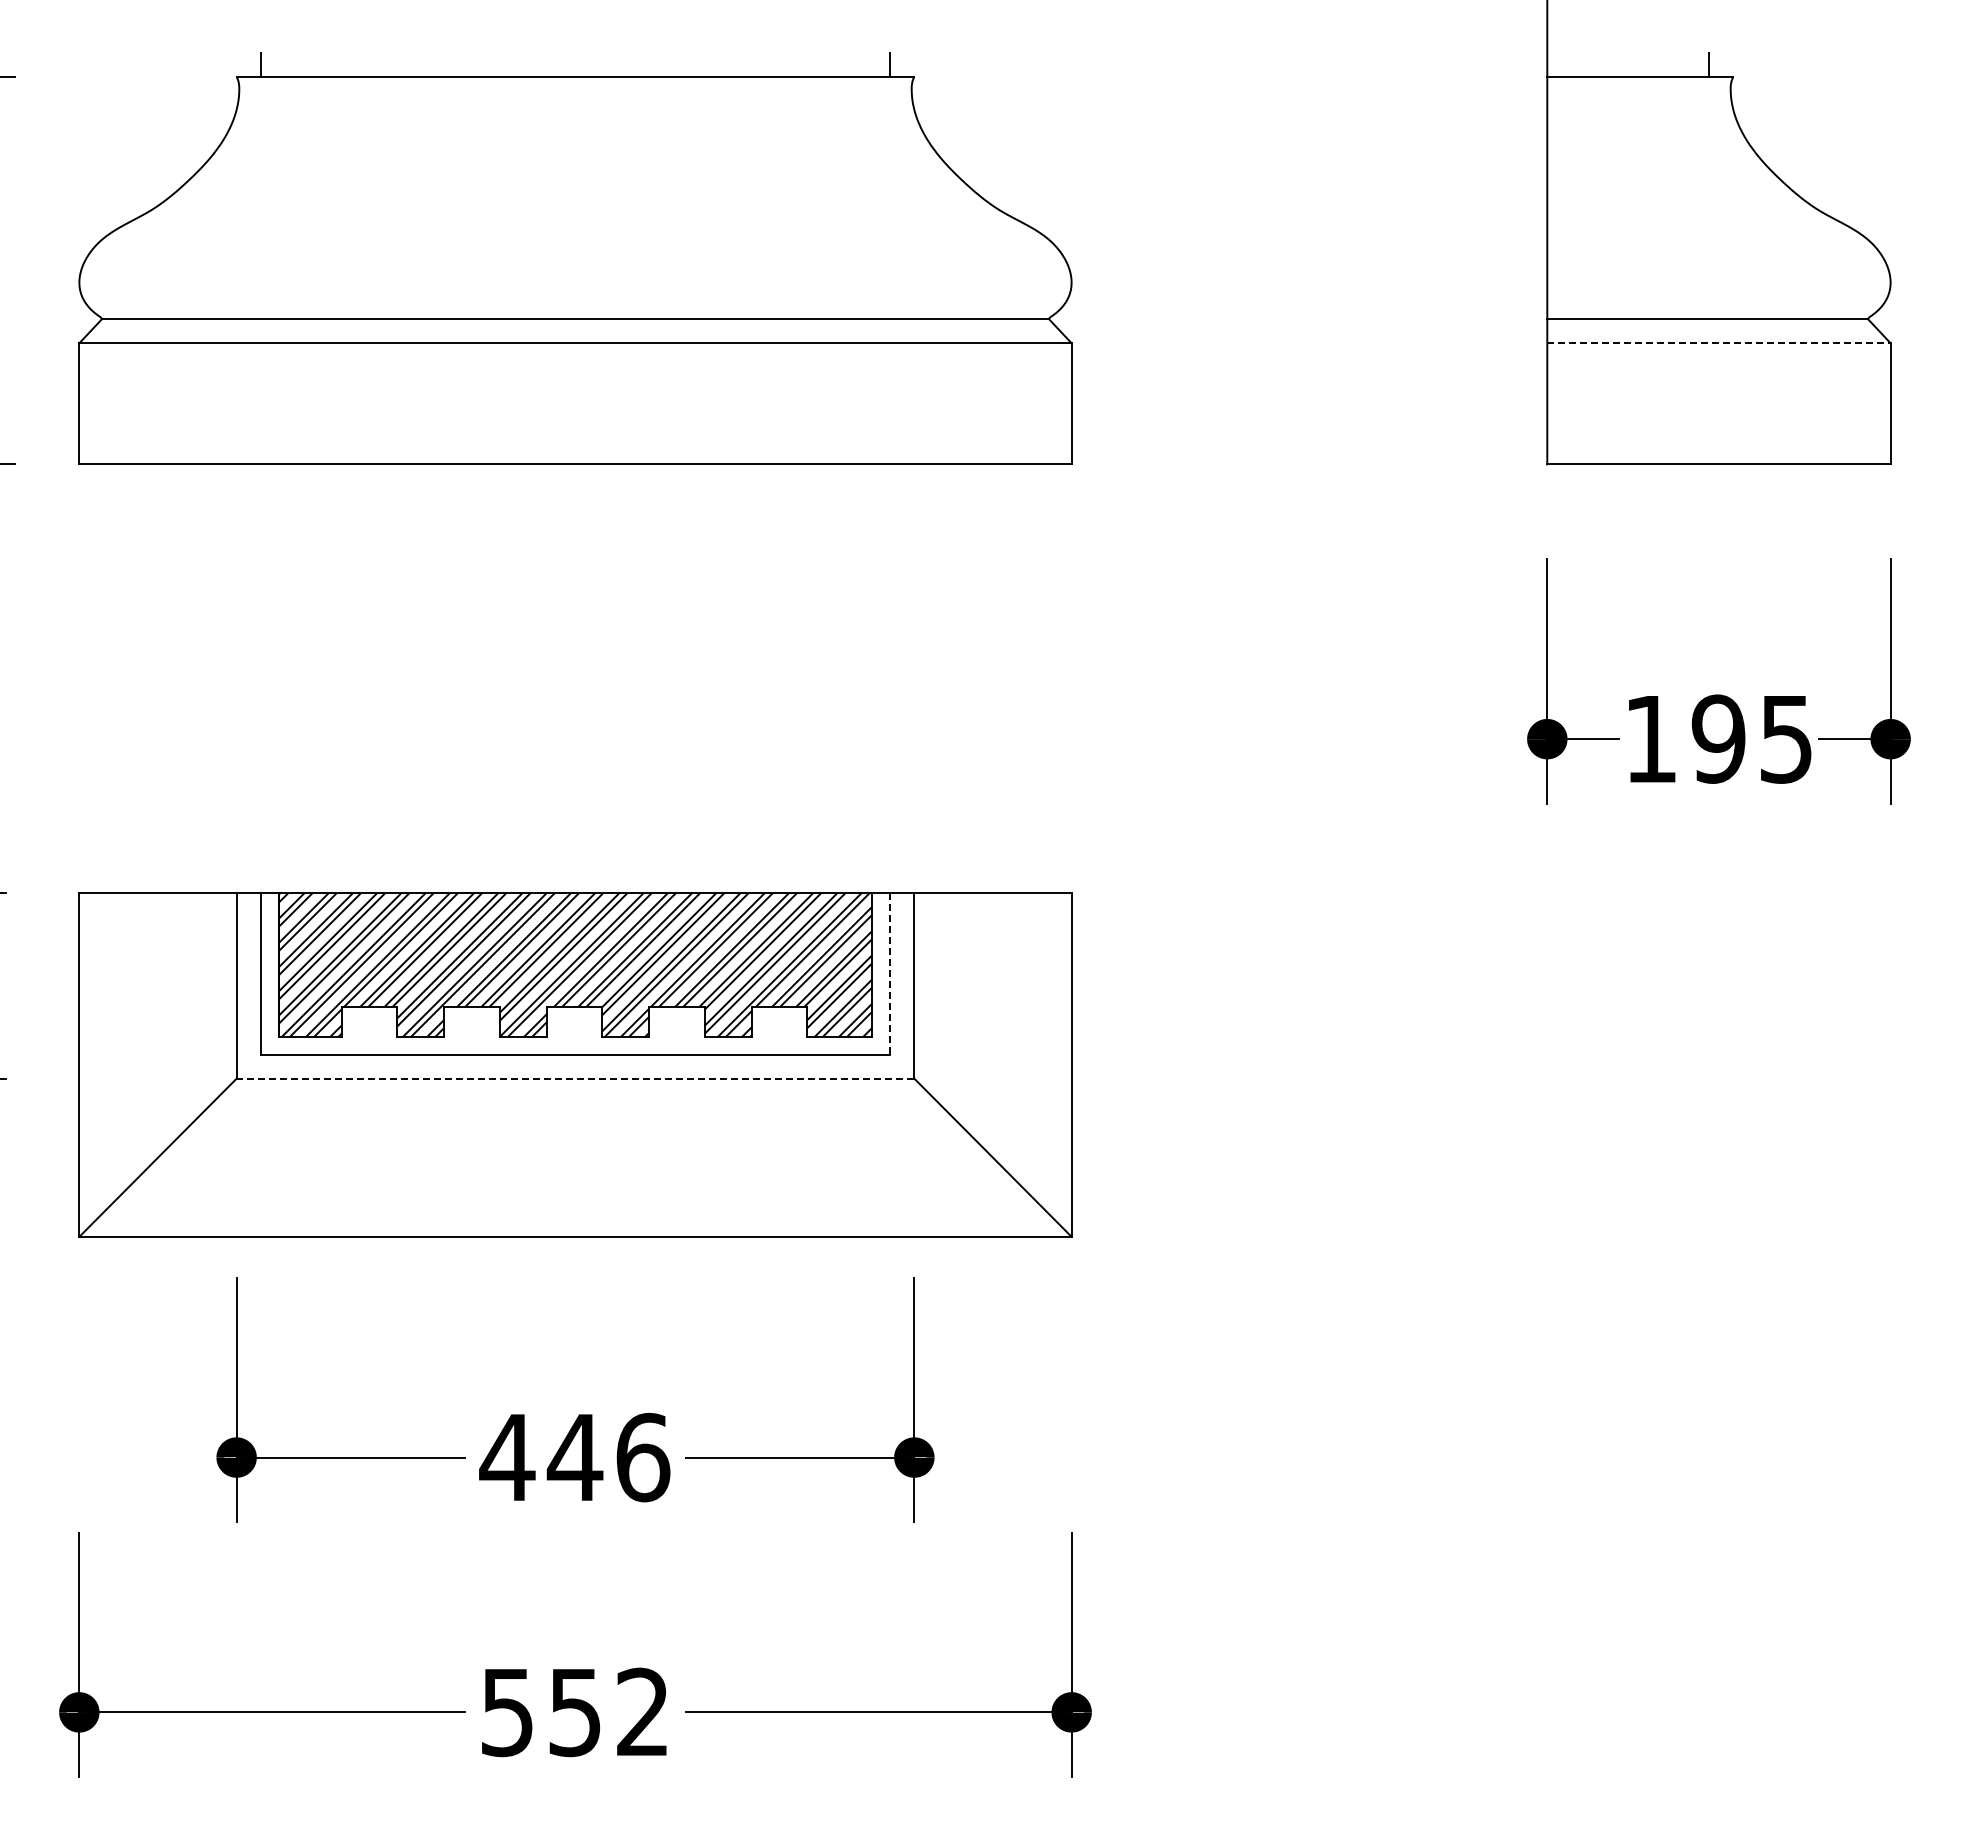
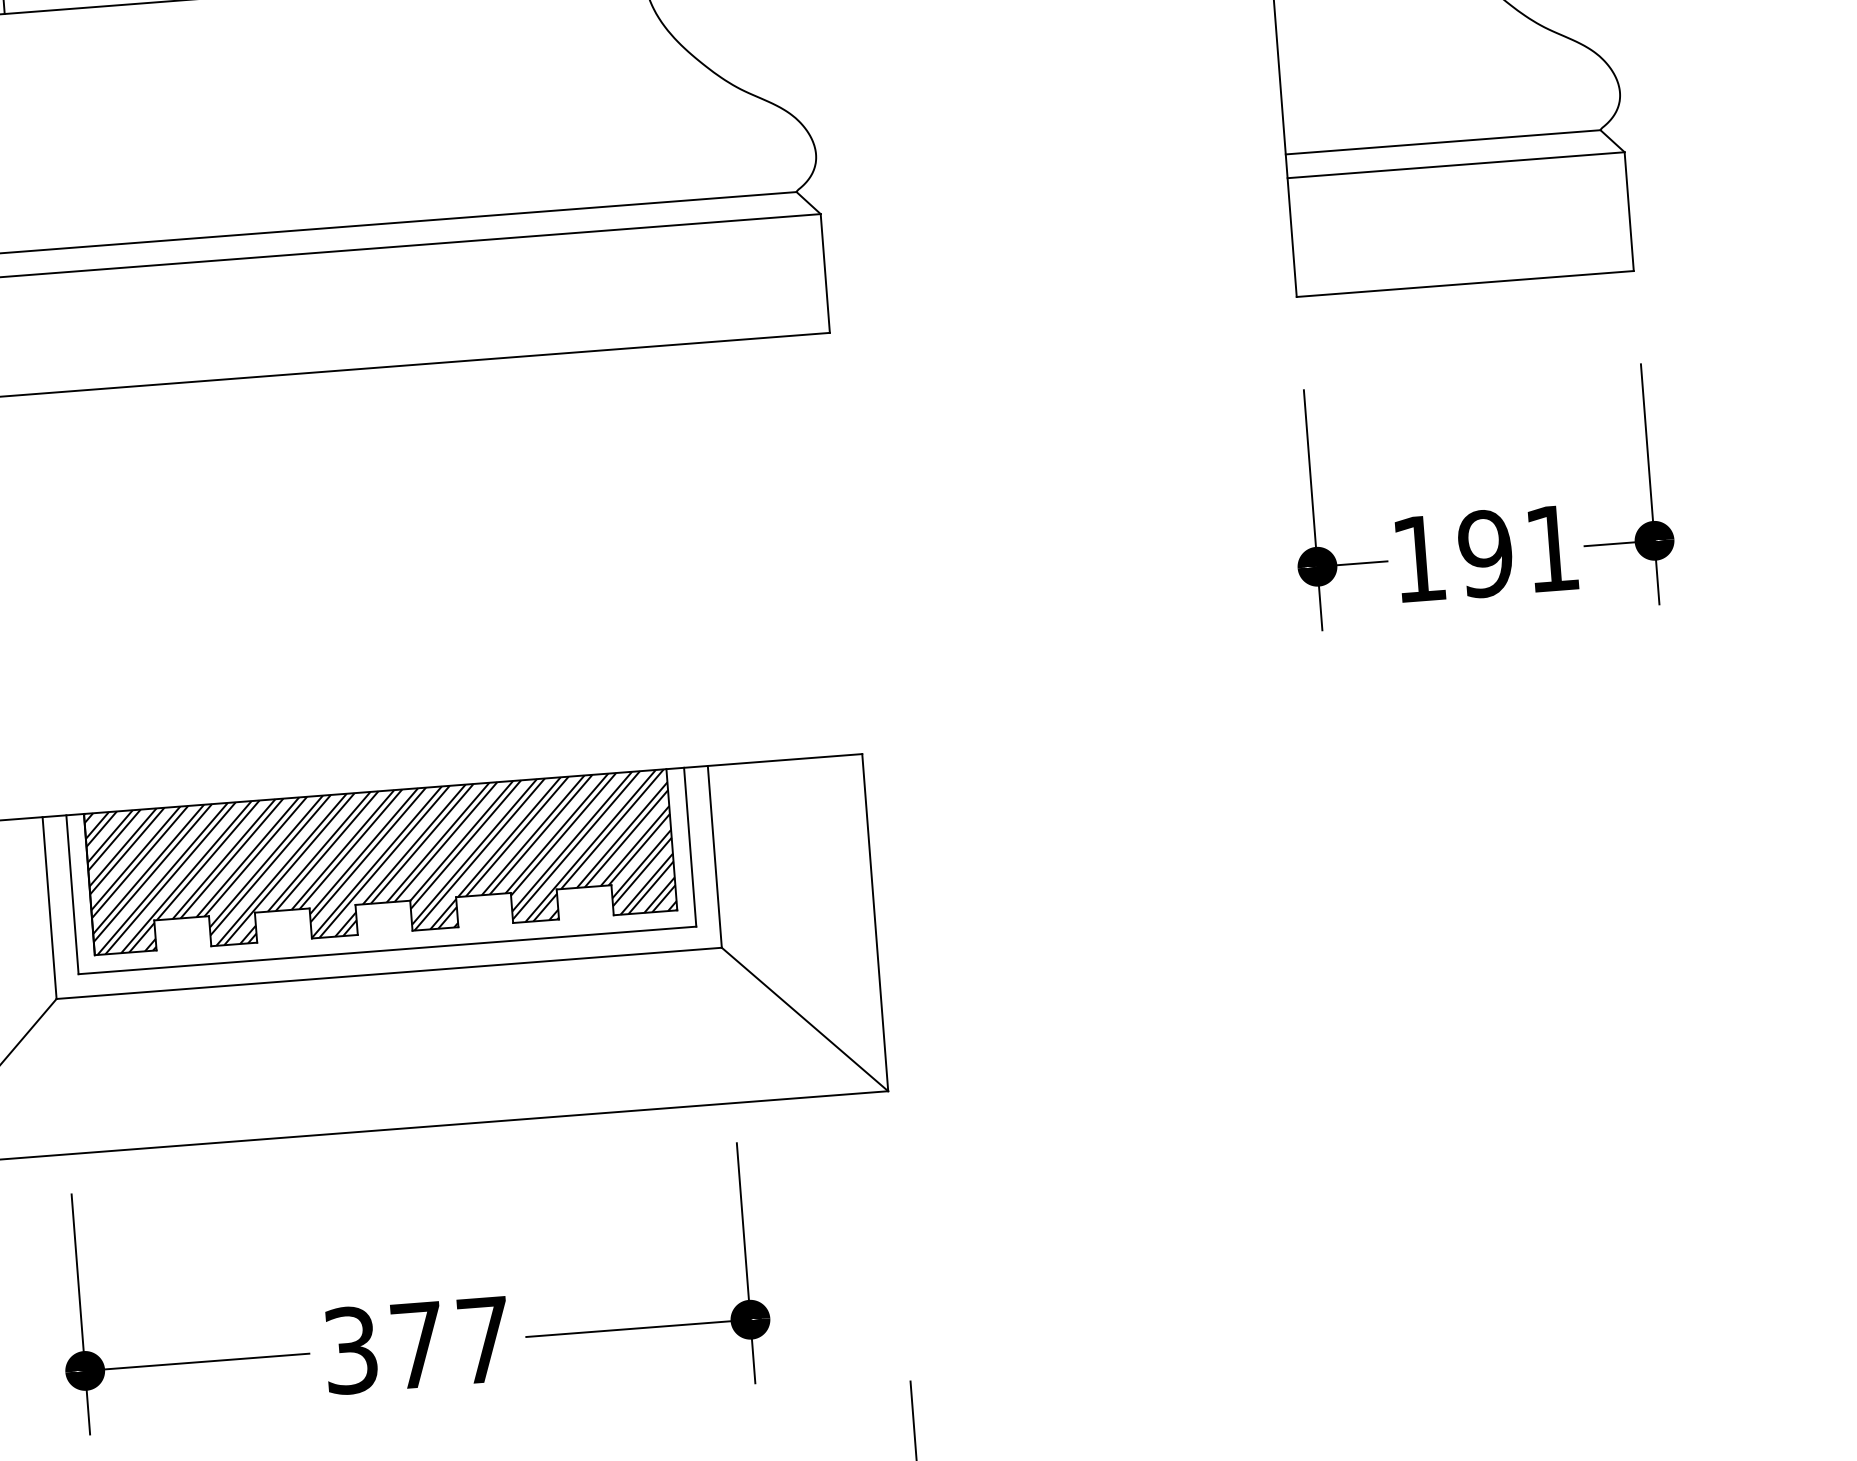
line: (1718, 343) -> (1455, 165), dashed -> solid
text: (1786, 739) -> (1552, 549), 195 -> 191
line: (890, 974) -> (690, 847), dashed -> solid
line: (575, 1078) -> (389, 973), dashed -> solid
text: (574, 1457) -> (416, 1345), 446 -> 377

